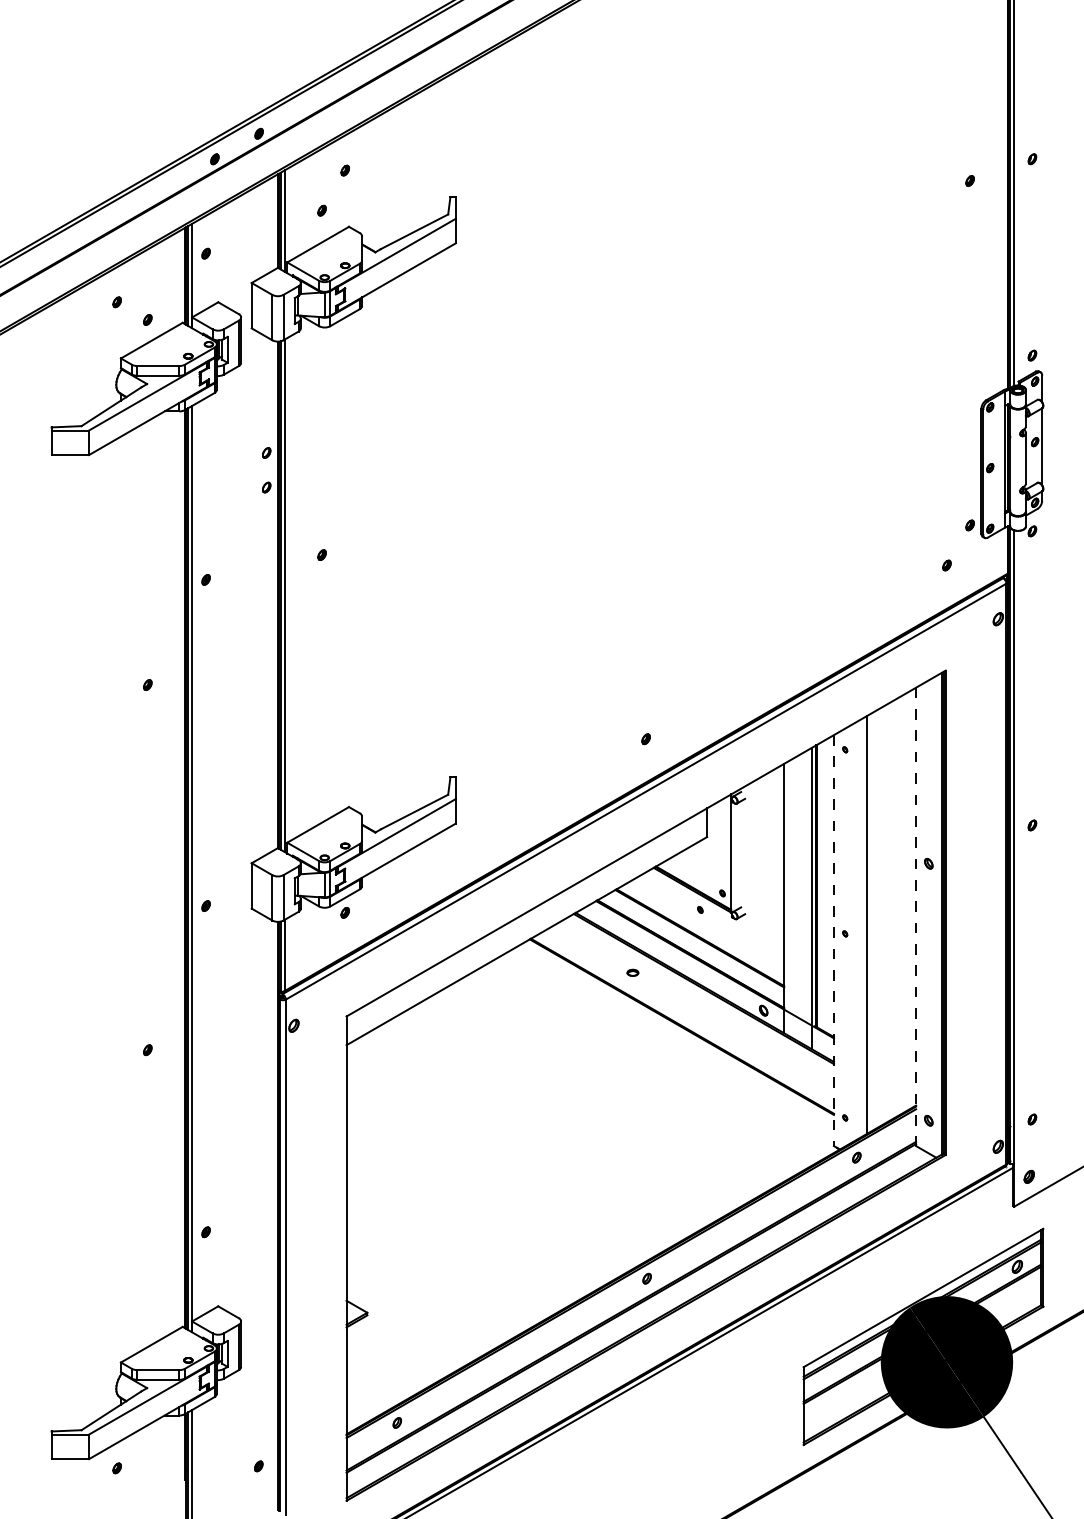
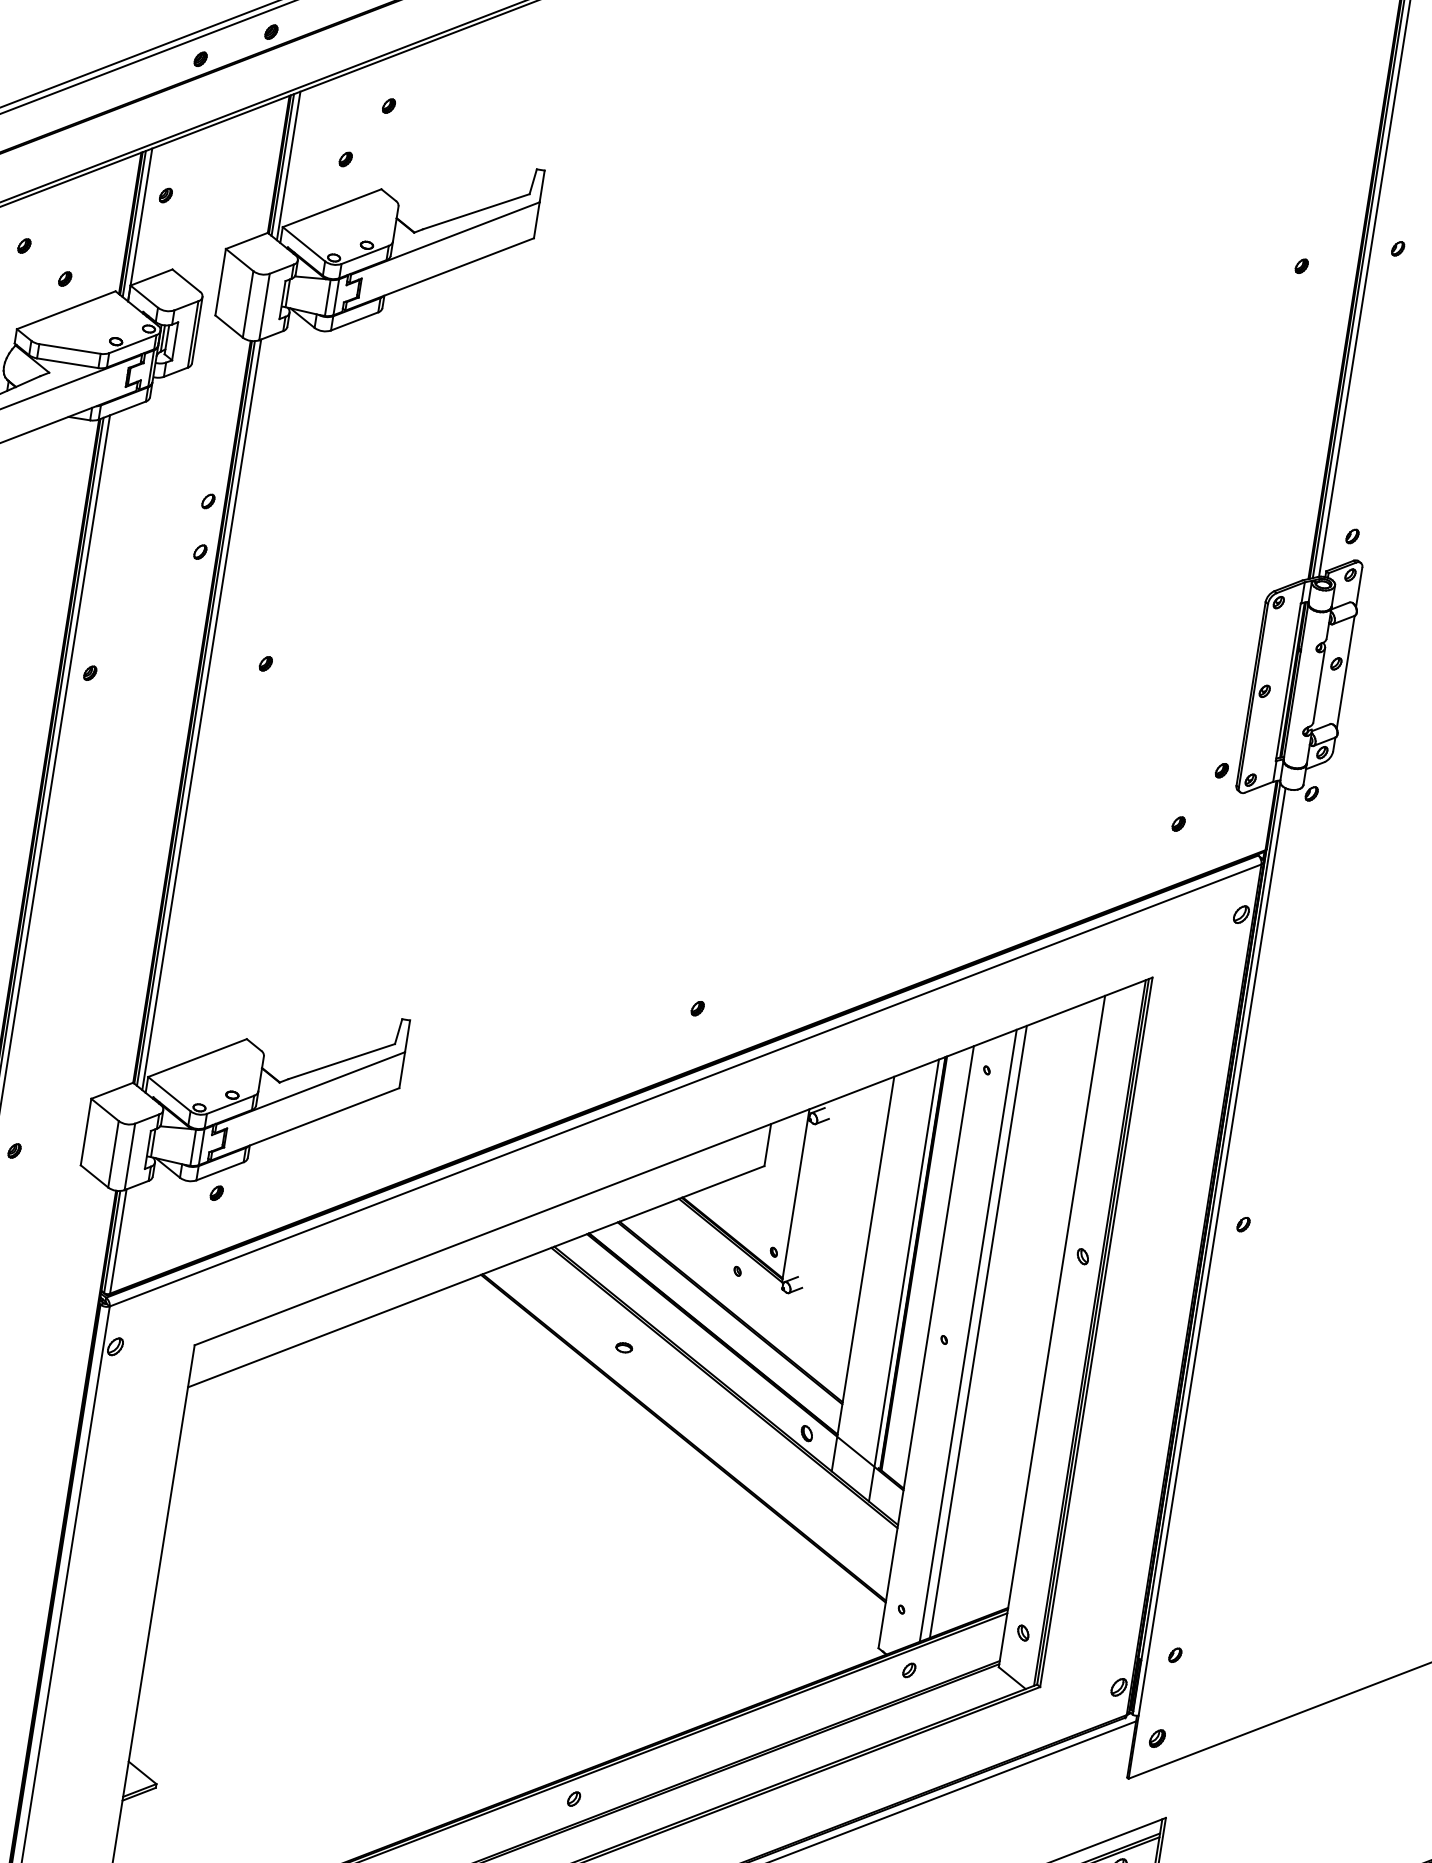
line: (916, 917) -> (1052, 1332), dashed -> solid
line: (860, 928) -> (967, 1335), added
line: (833, 940) -> (925, 1346), dashed -> solid

